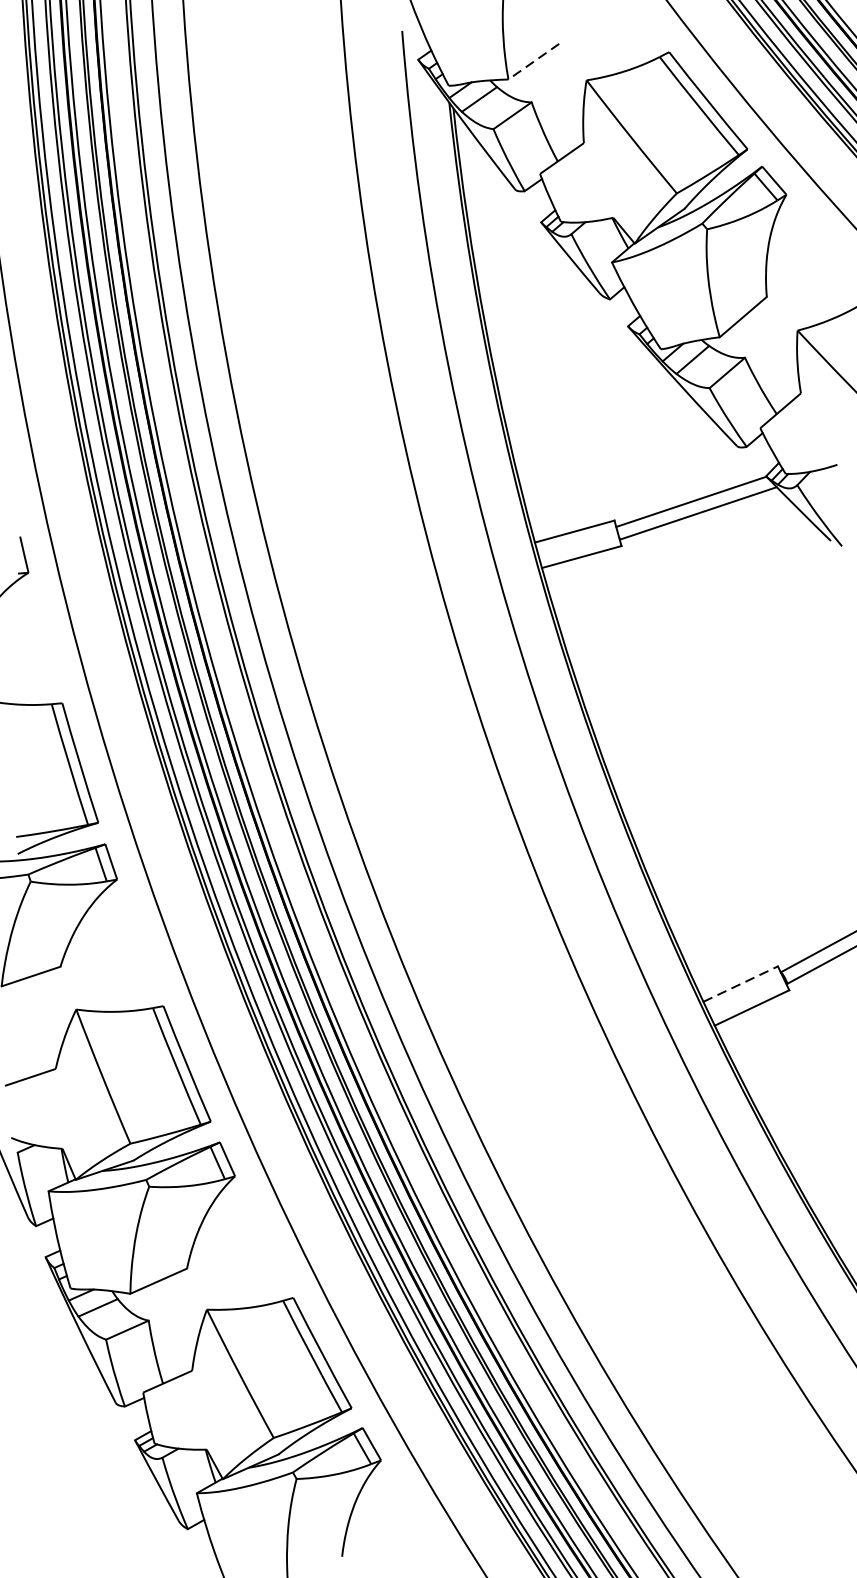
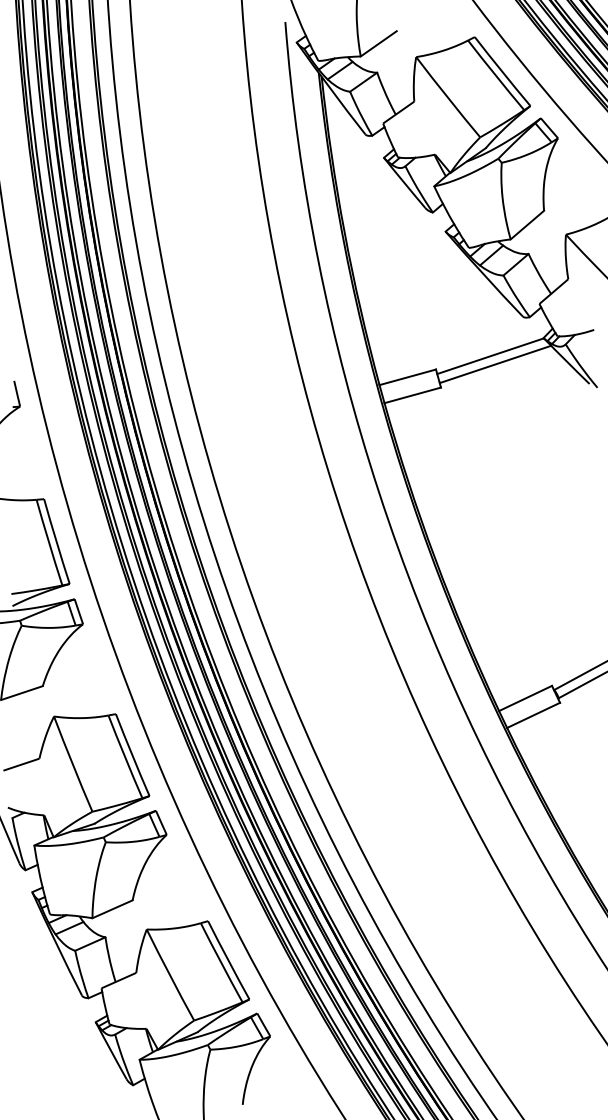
line: (533, 61) -> (378, 43), dashed -> solid
line: (742, 984) -> (526, 698), dashed -> solid

